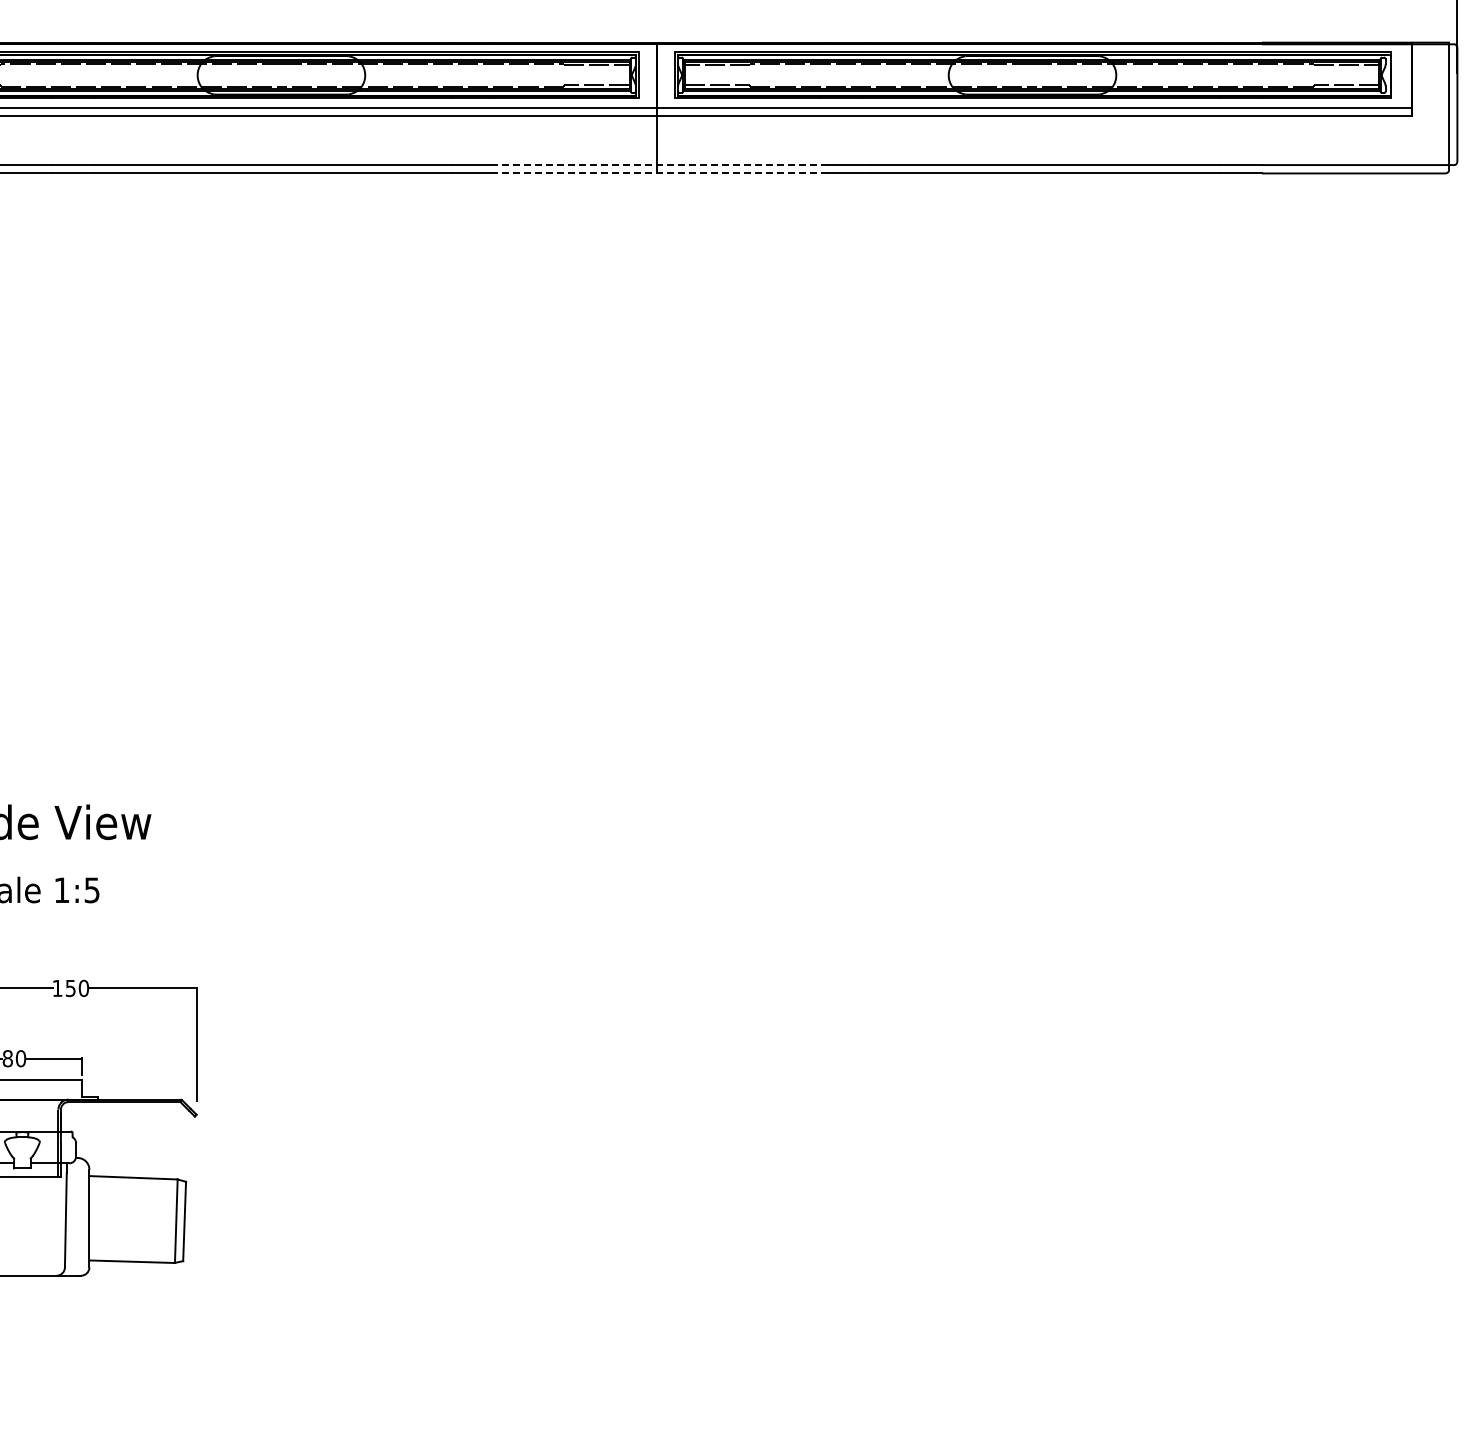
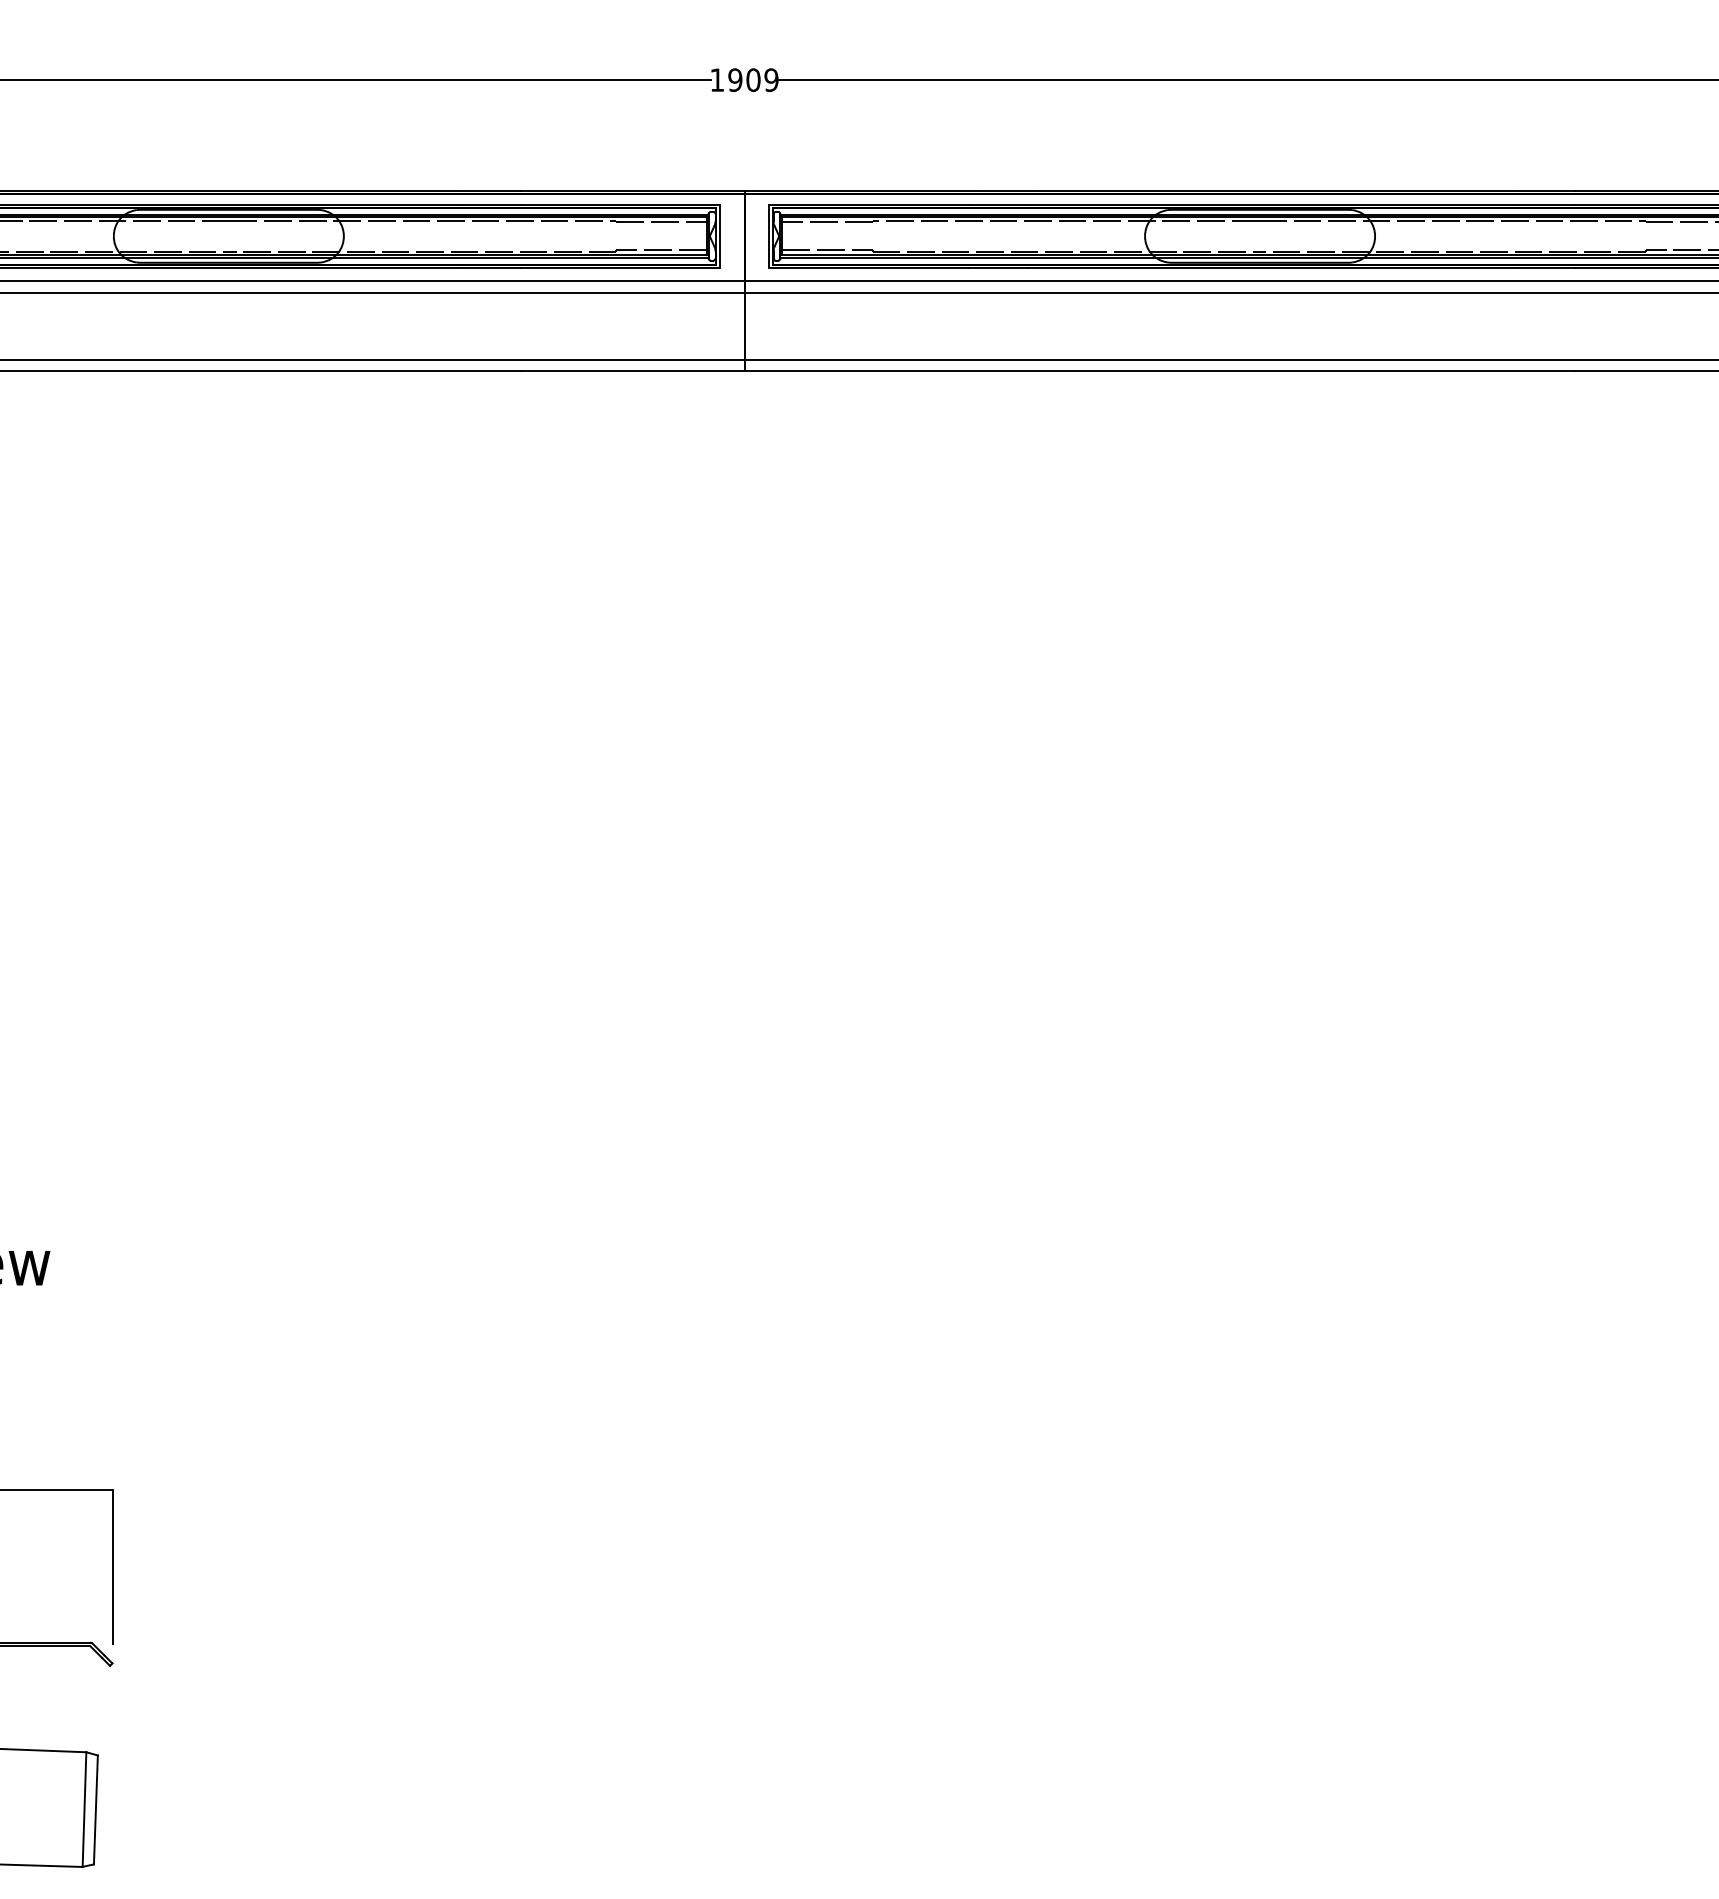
line: (661, 165) -> (750, 360), dashed -> solid
line: (661, 173) -> (750, 371), dashed -> solid

